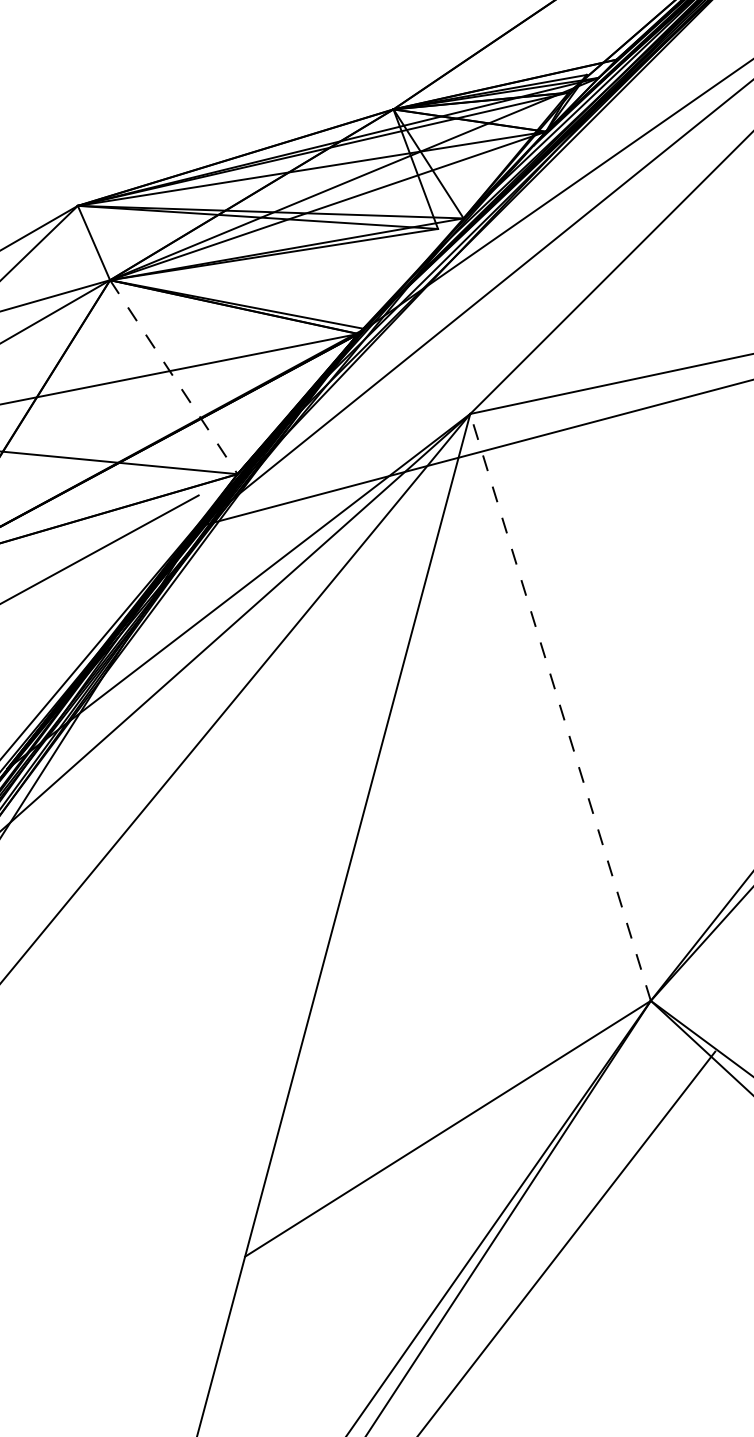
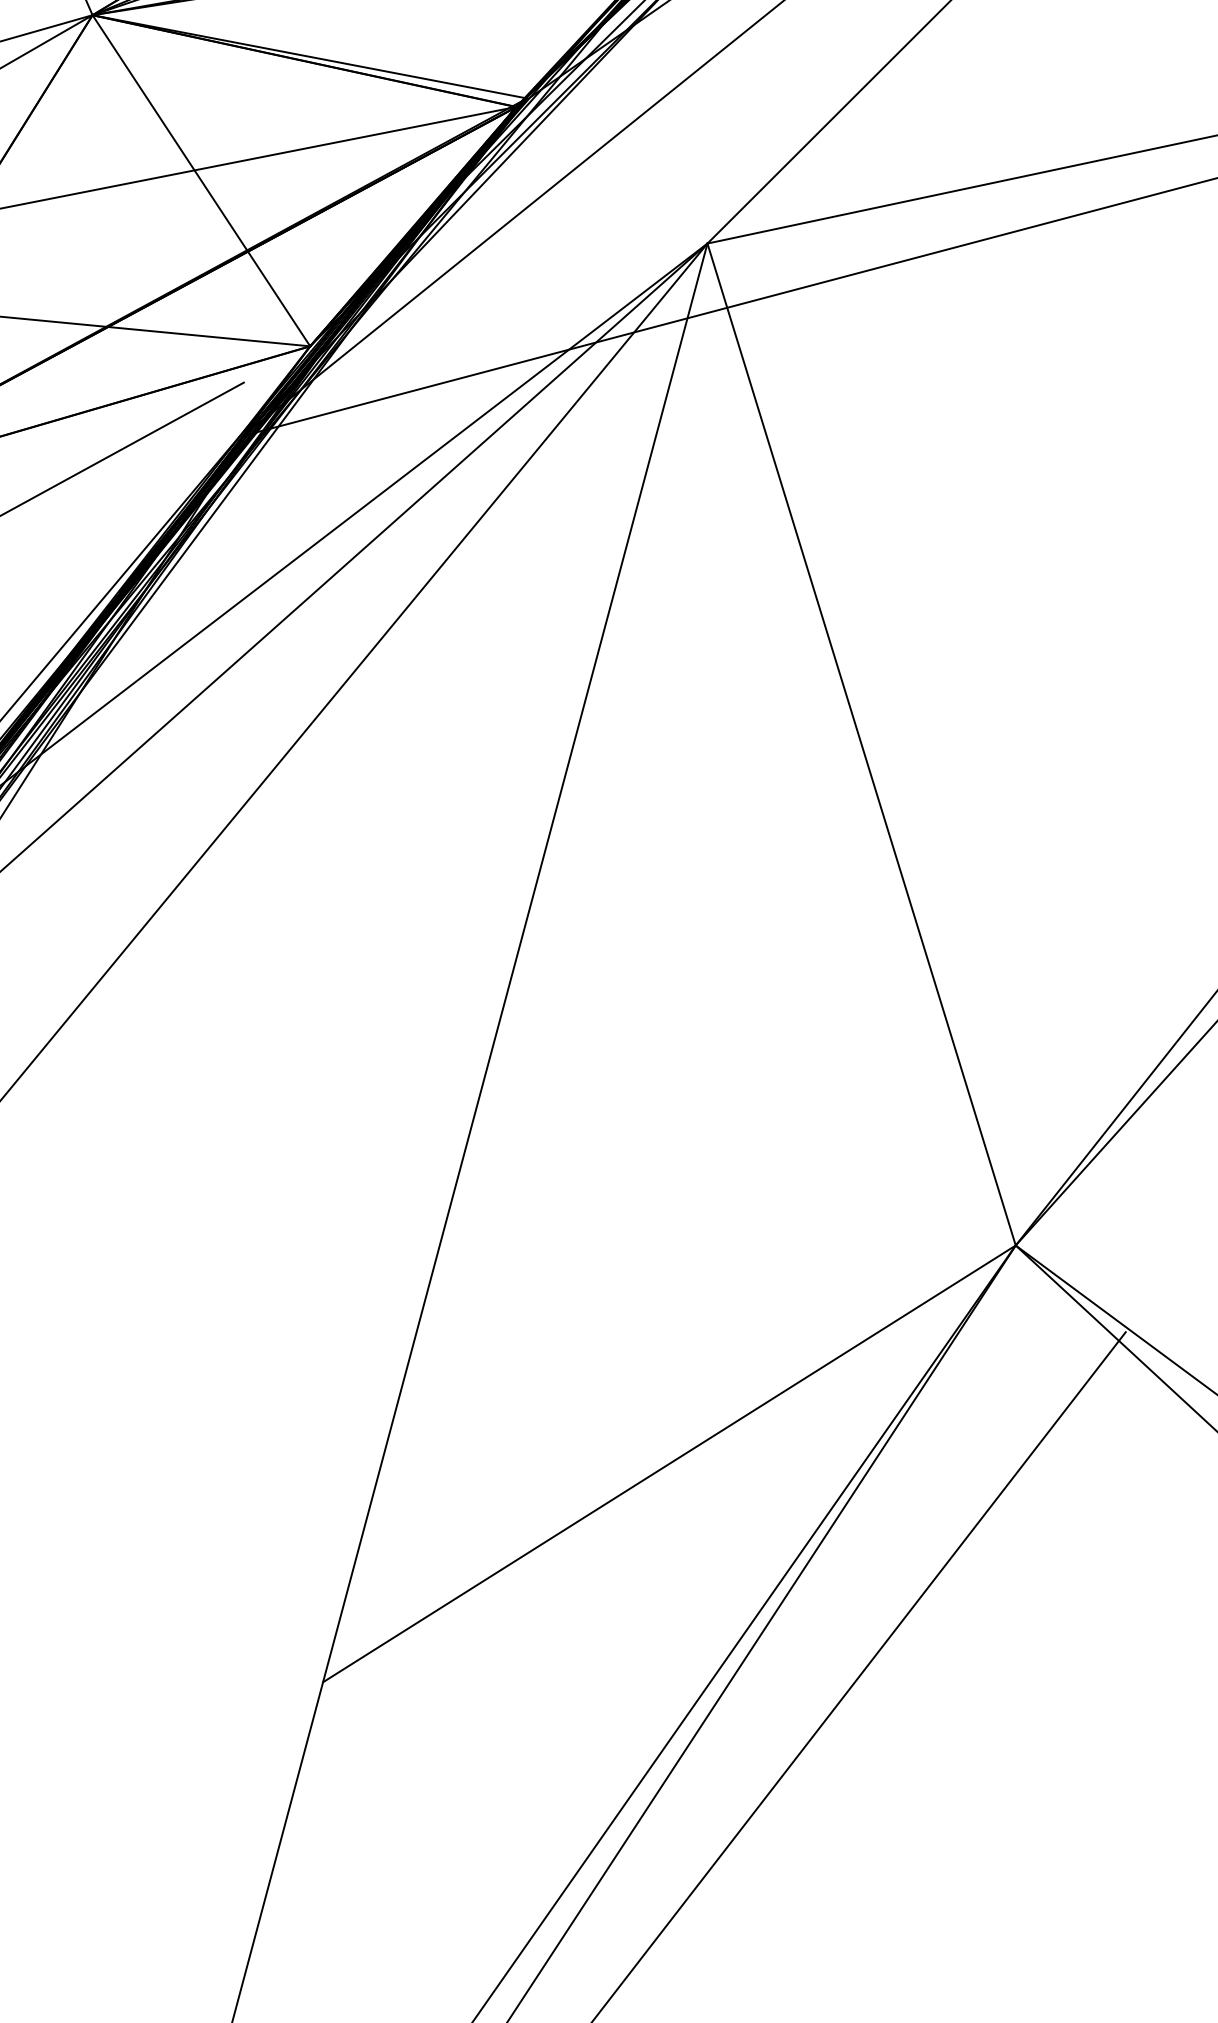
line: (174, 377) -> (202, 181), dashed -> solid
line: (560, 706) -> (861, 742), dashed -> solid

